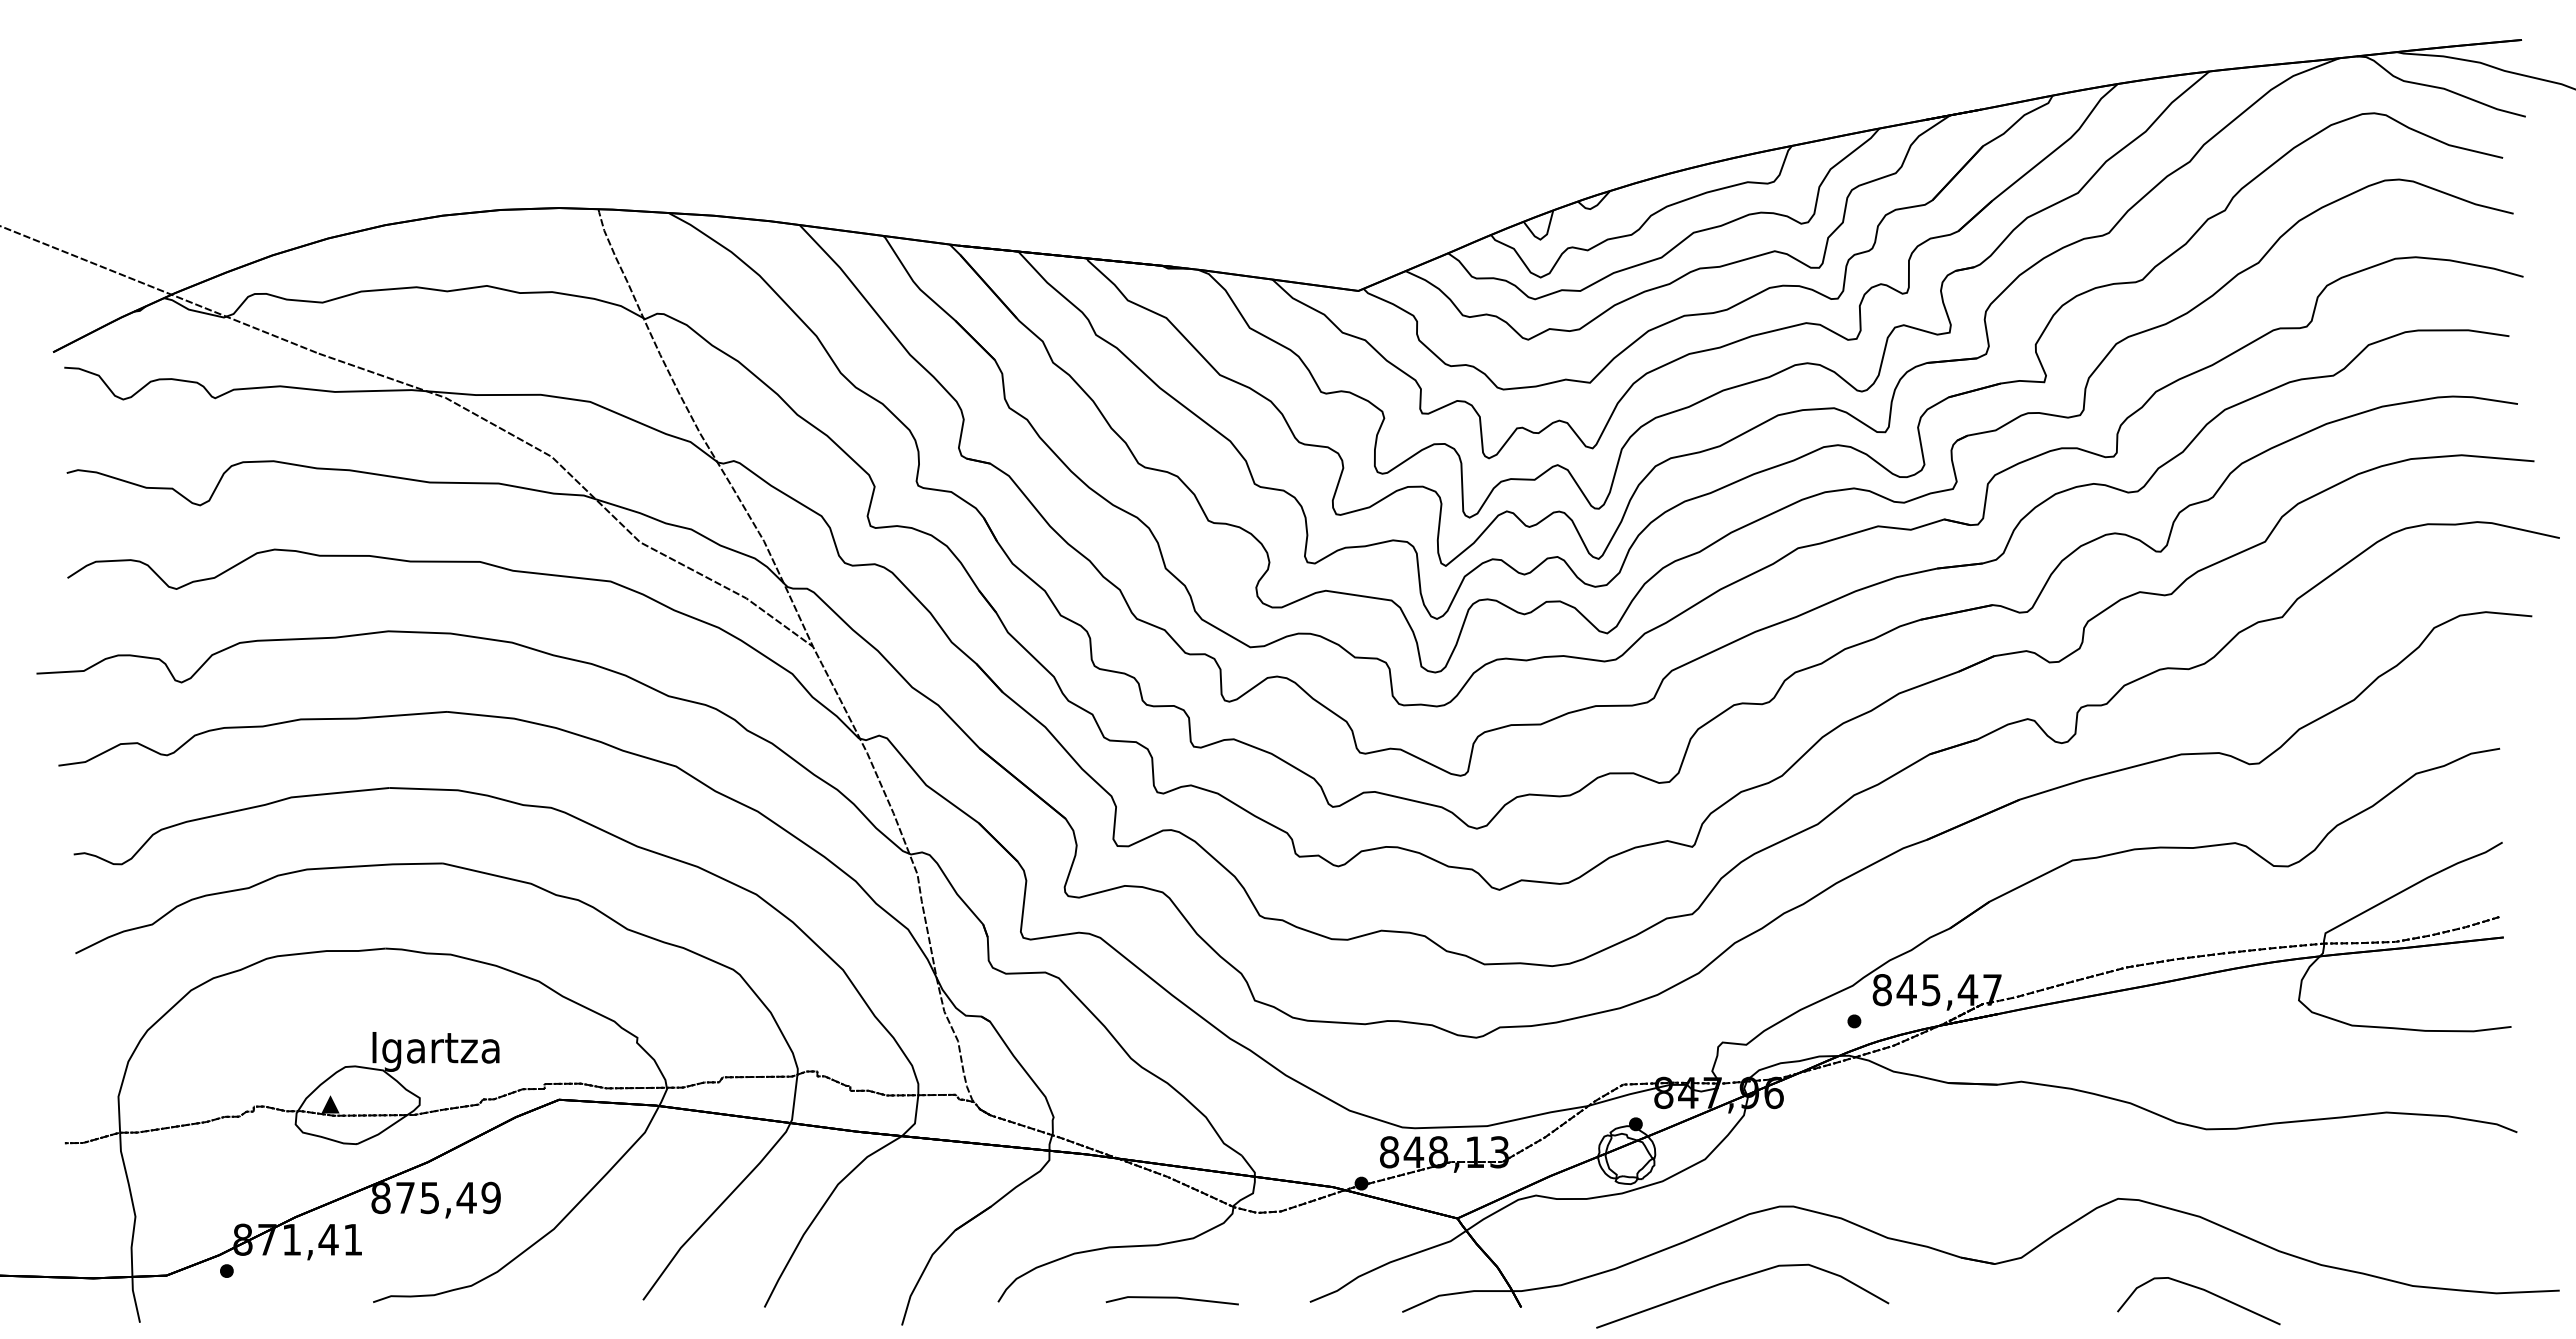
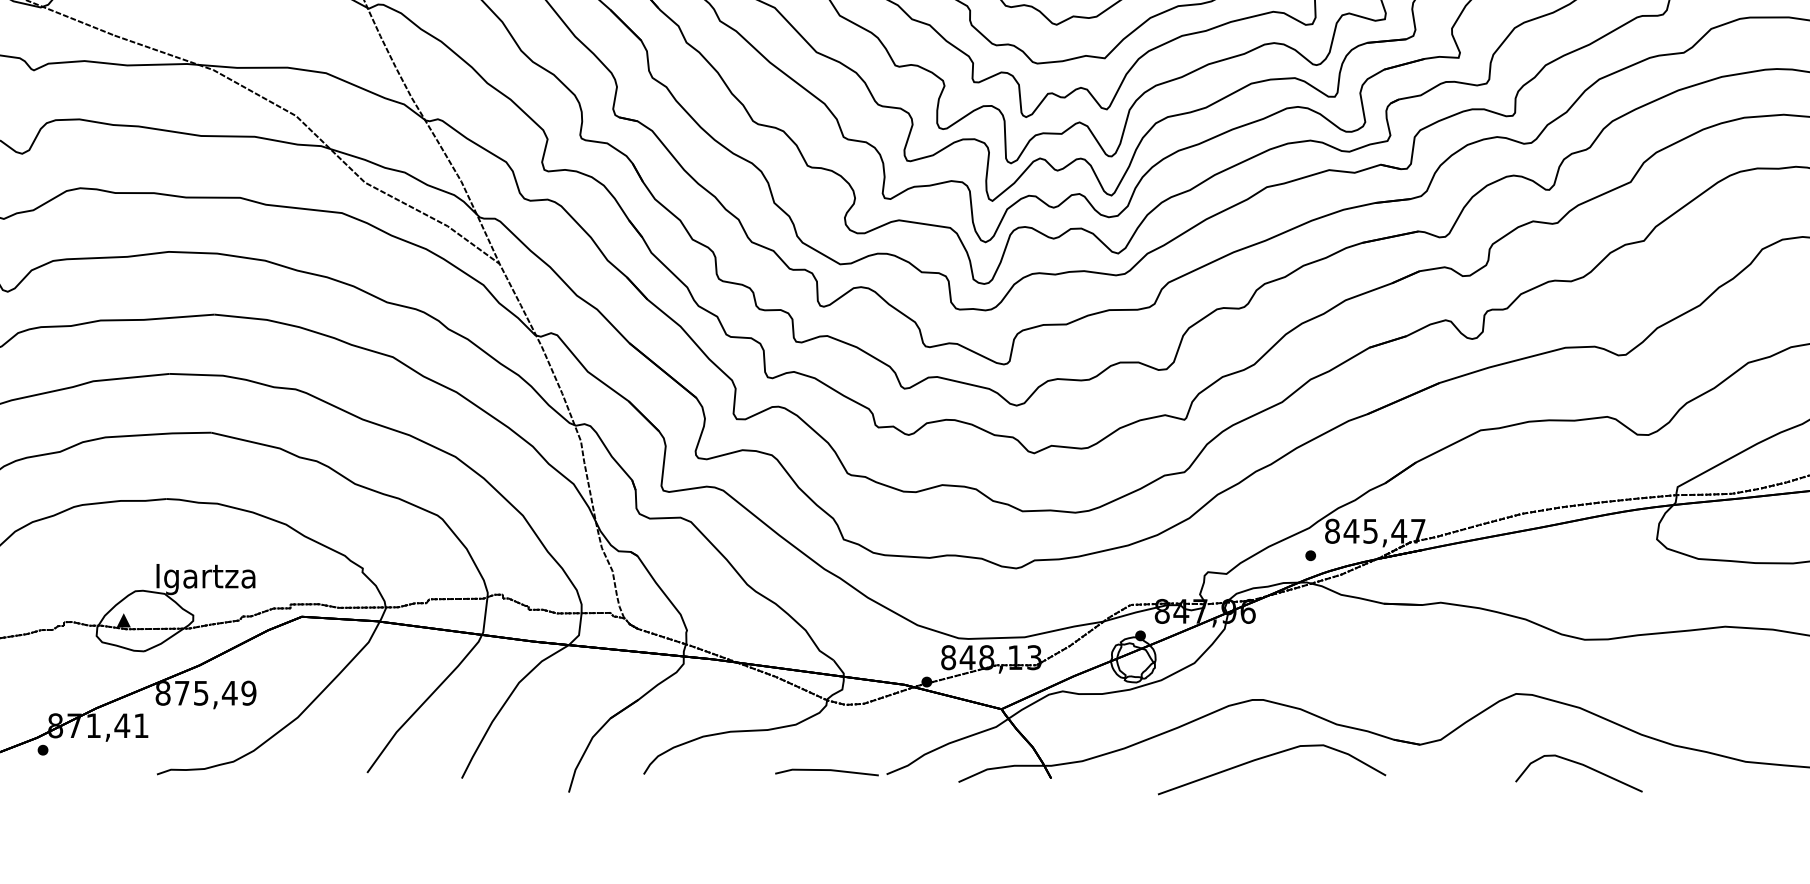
curve: (1738, 1279) -> (1268, 756), moved
line: (1171, 1298) -> (826, 770), moved

